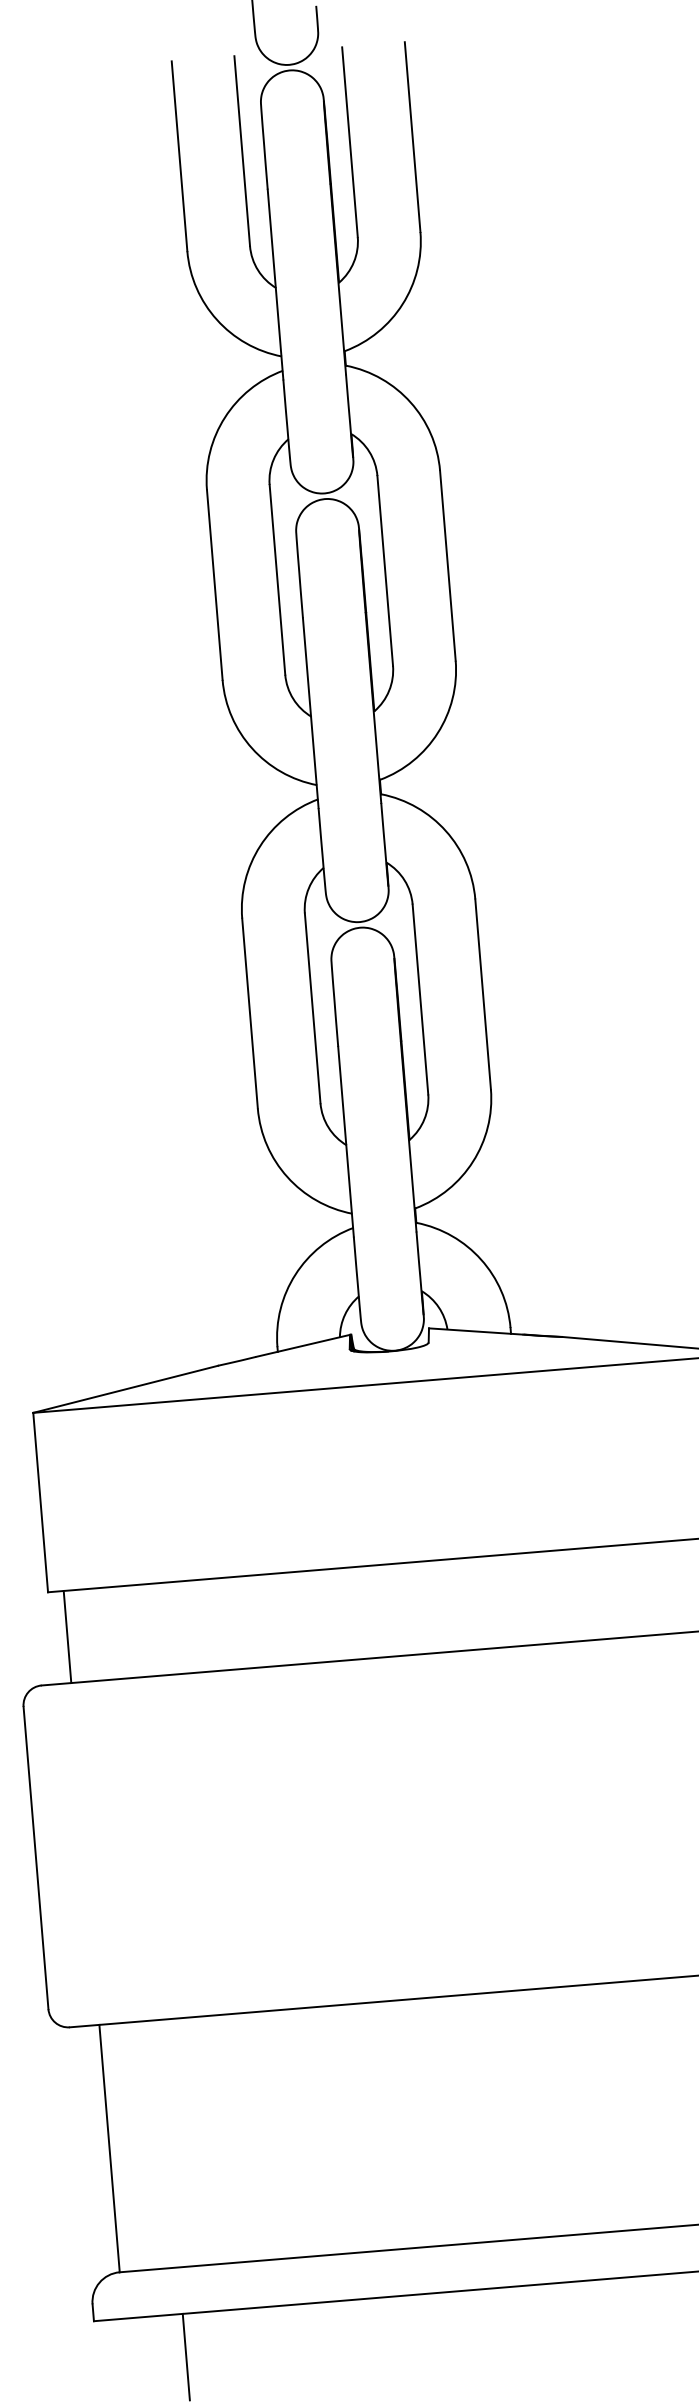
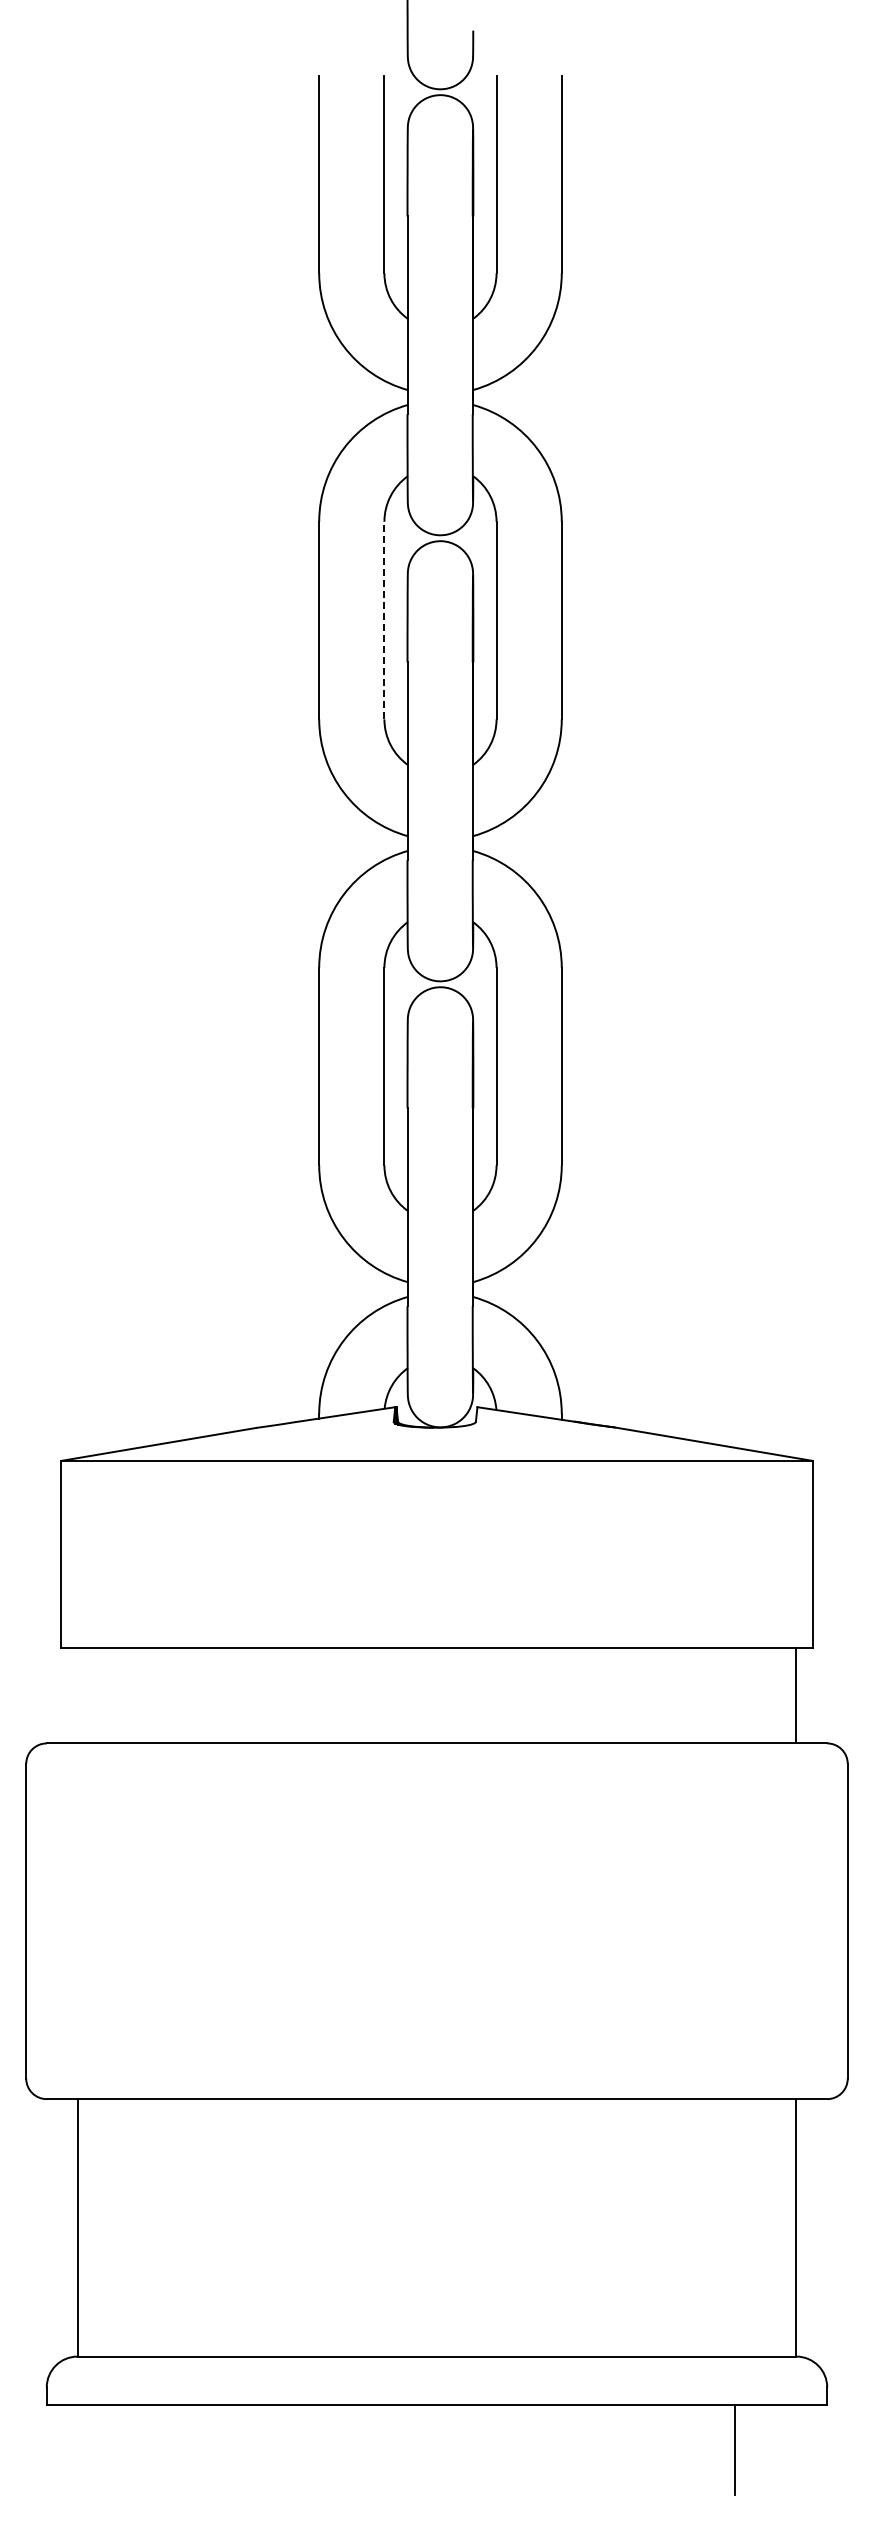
line: (277, 579) -> (384, 620), solid -> dashed
line: (67, 1637) -> (77, 1695), removed
line: (186, 2356) -> (139, 2449), removed

